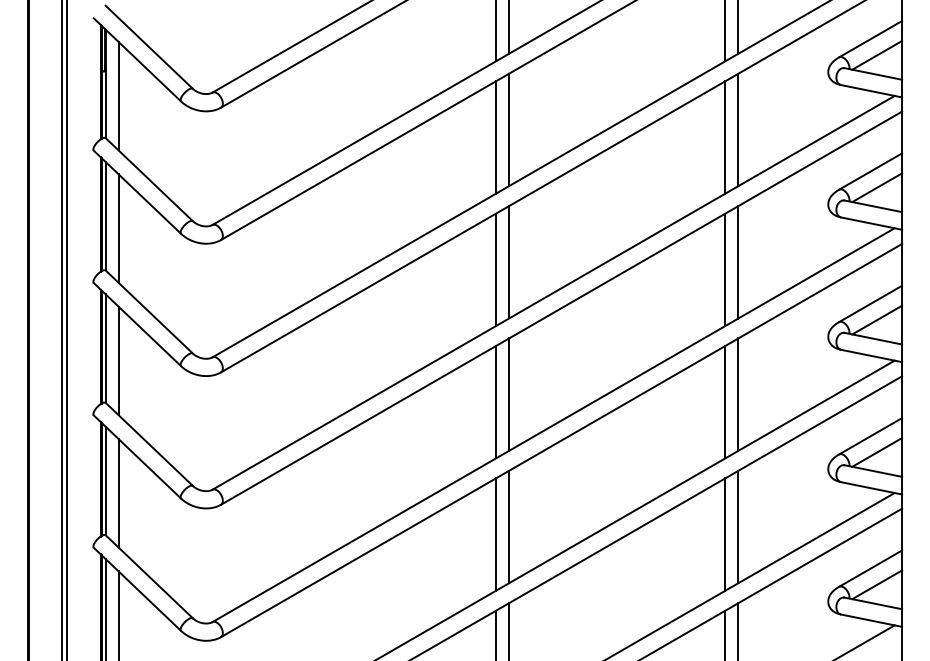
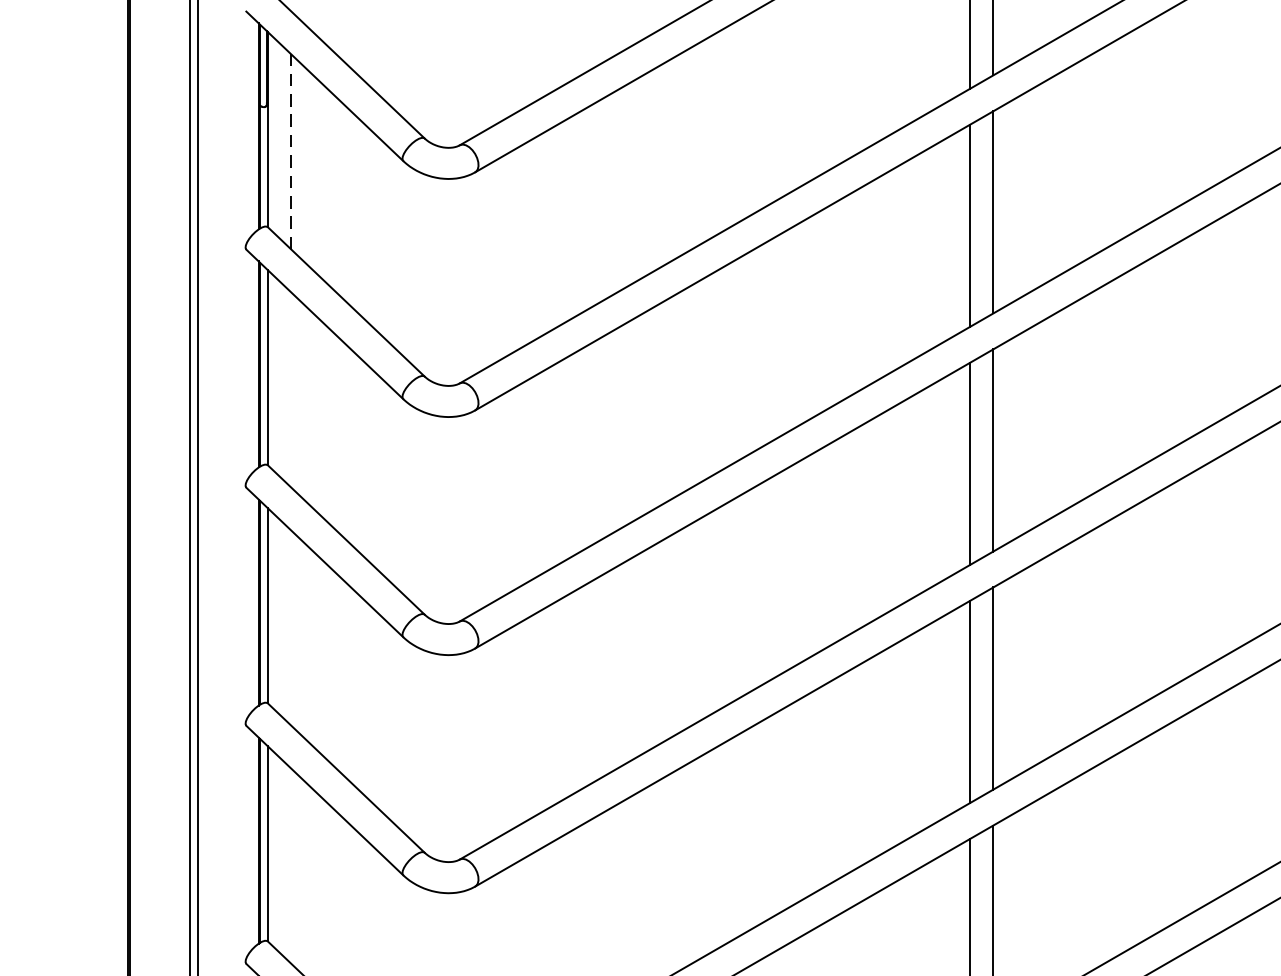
line: (118, 95) -> (290, 150), solid -> dashed
line: (118, 228) -> (290, 389), removed
line: (118, 360) -> (290, 627), removed
line: (118, 493) -> (290, 866), removed

